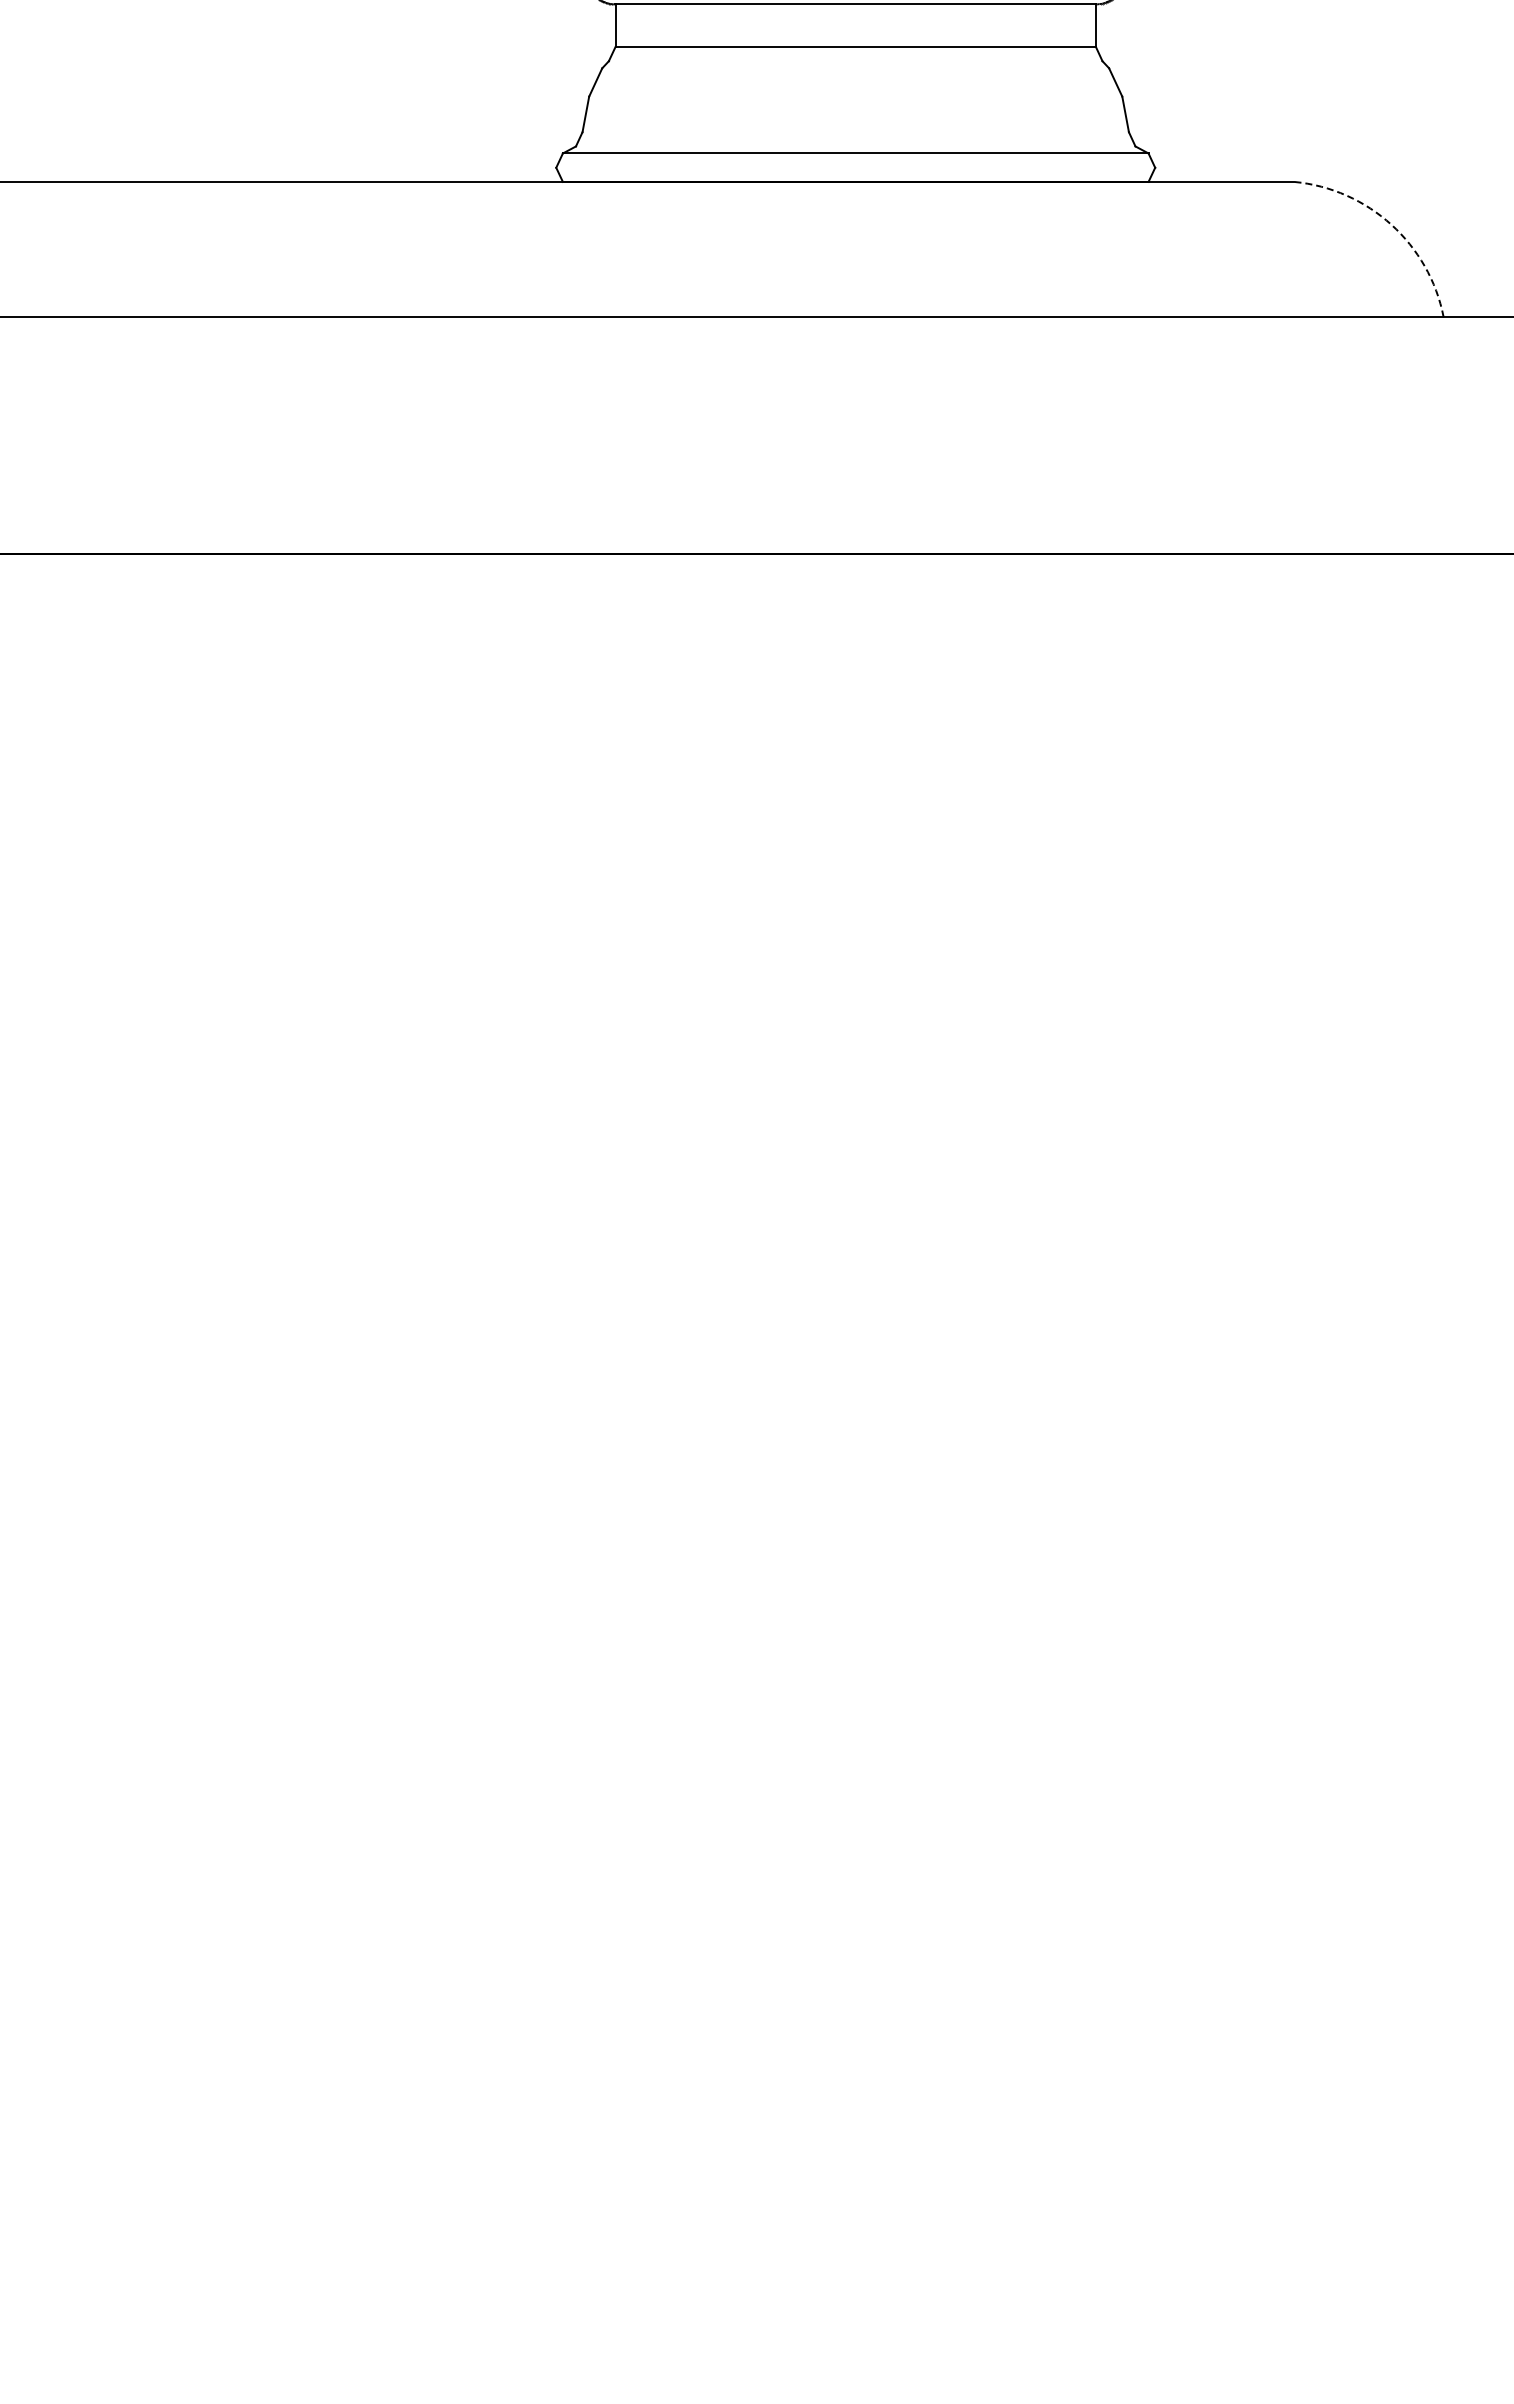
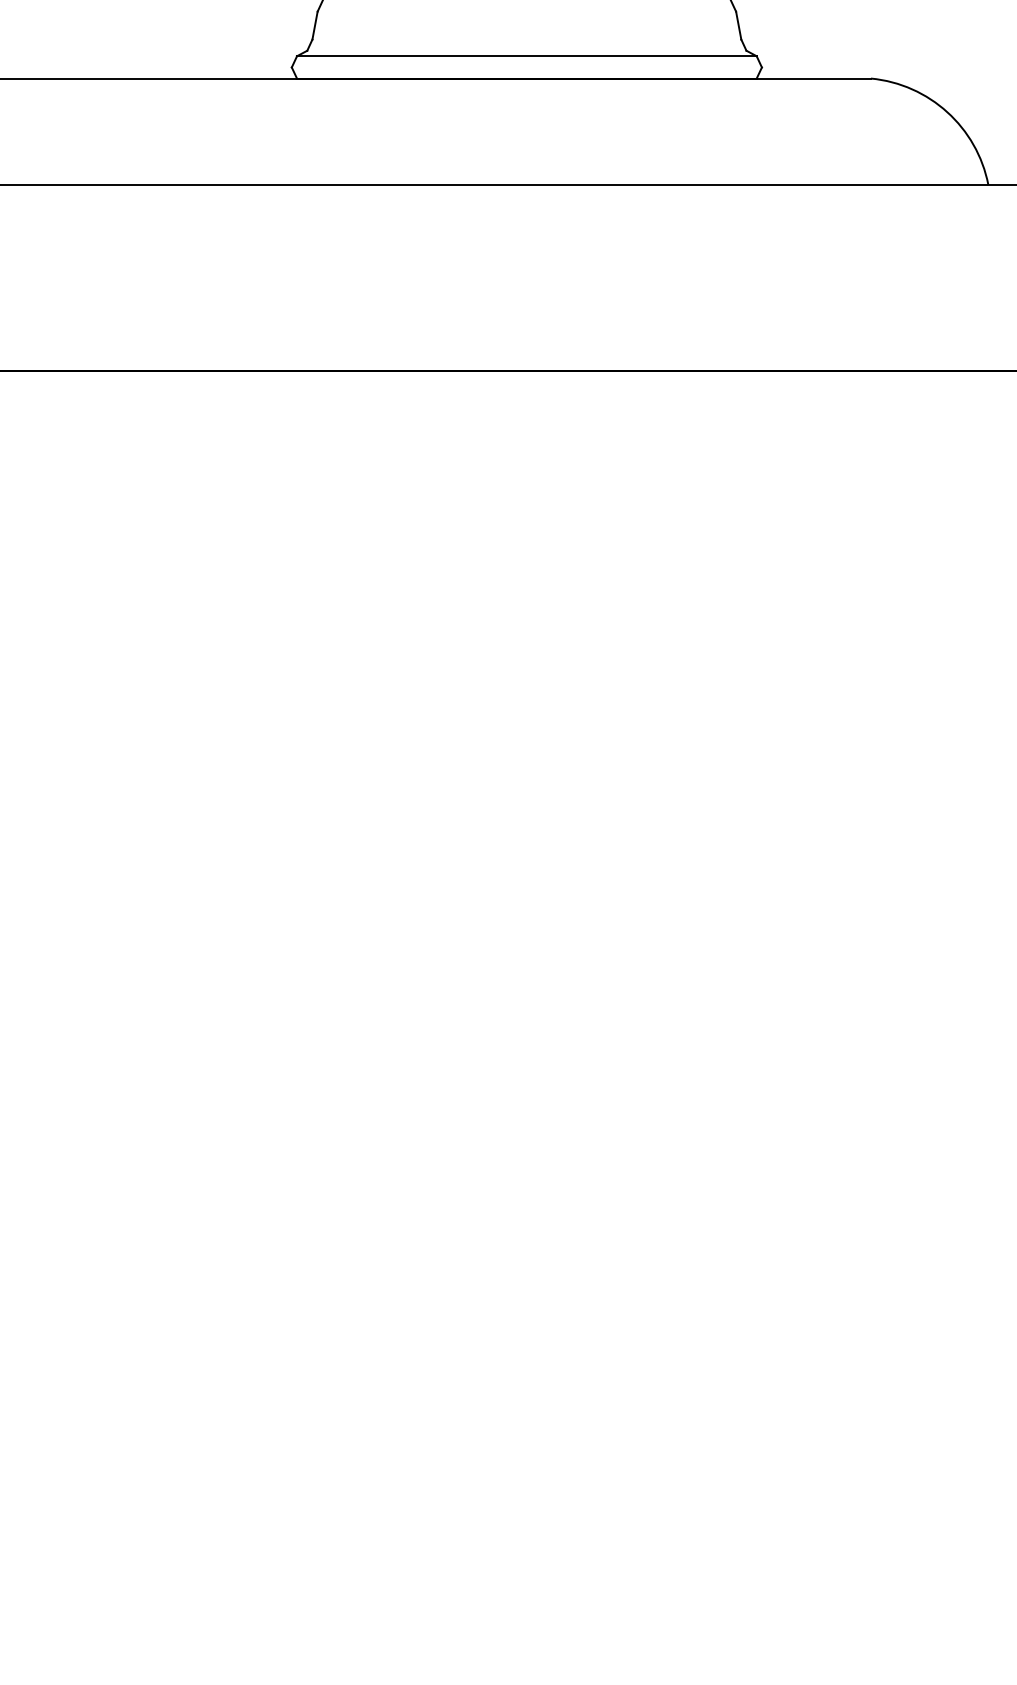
arc: (1391, 224) -> (947, 112), dashed -> solid

